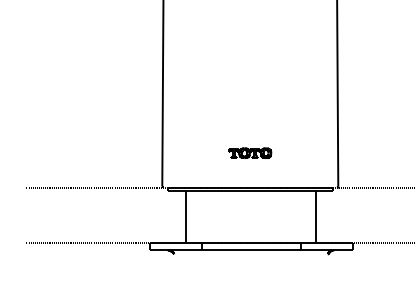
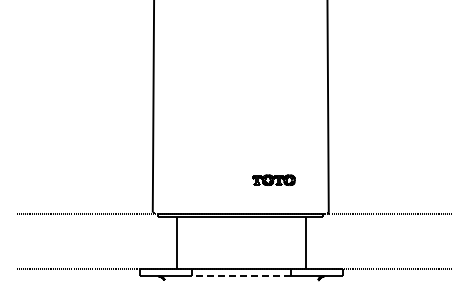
part: (250, 152) -> (273, 179), moved
line: (251, 250) -> (241, 276), solid -> dashed

